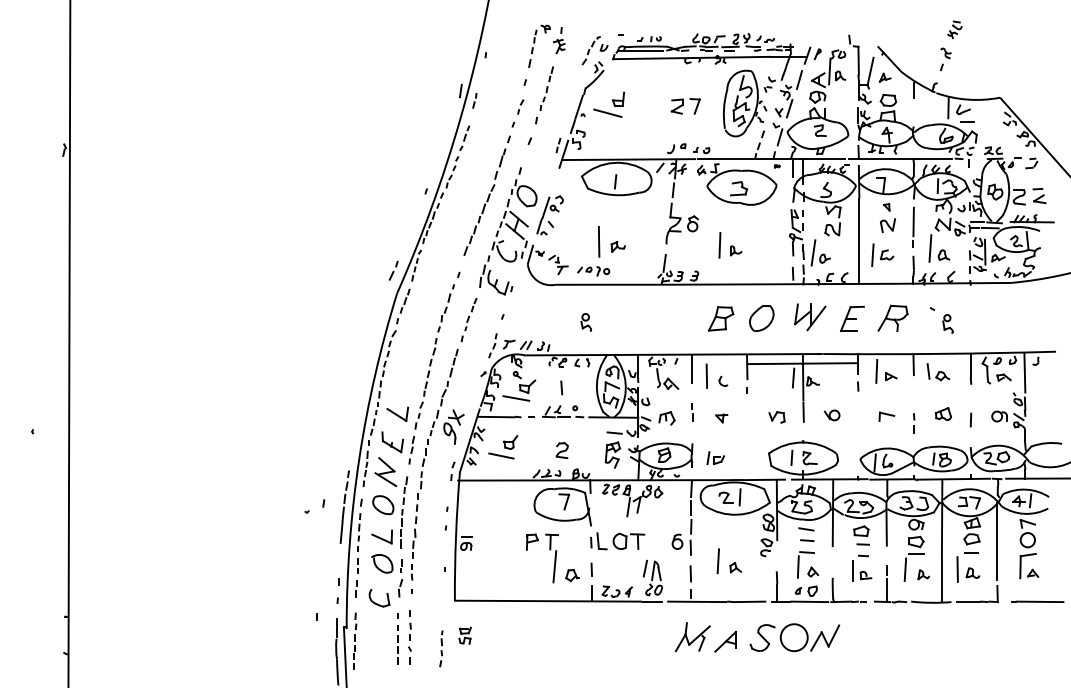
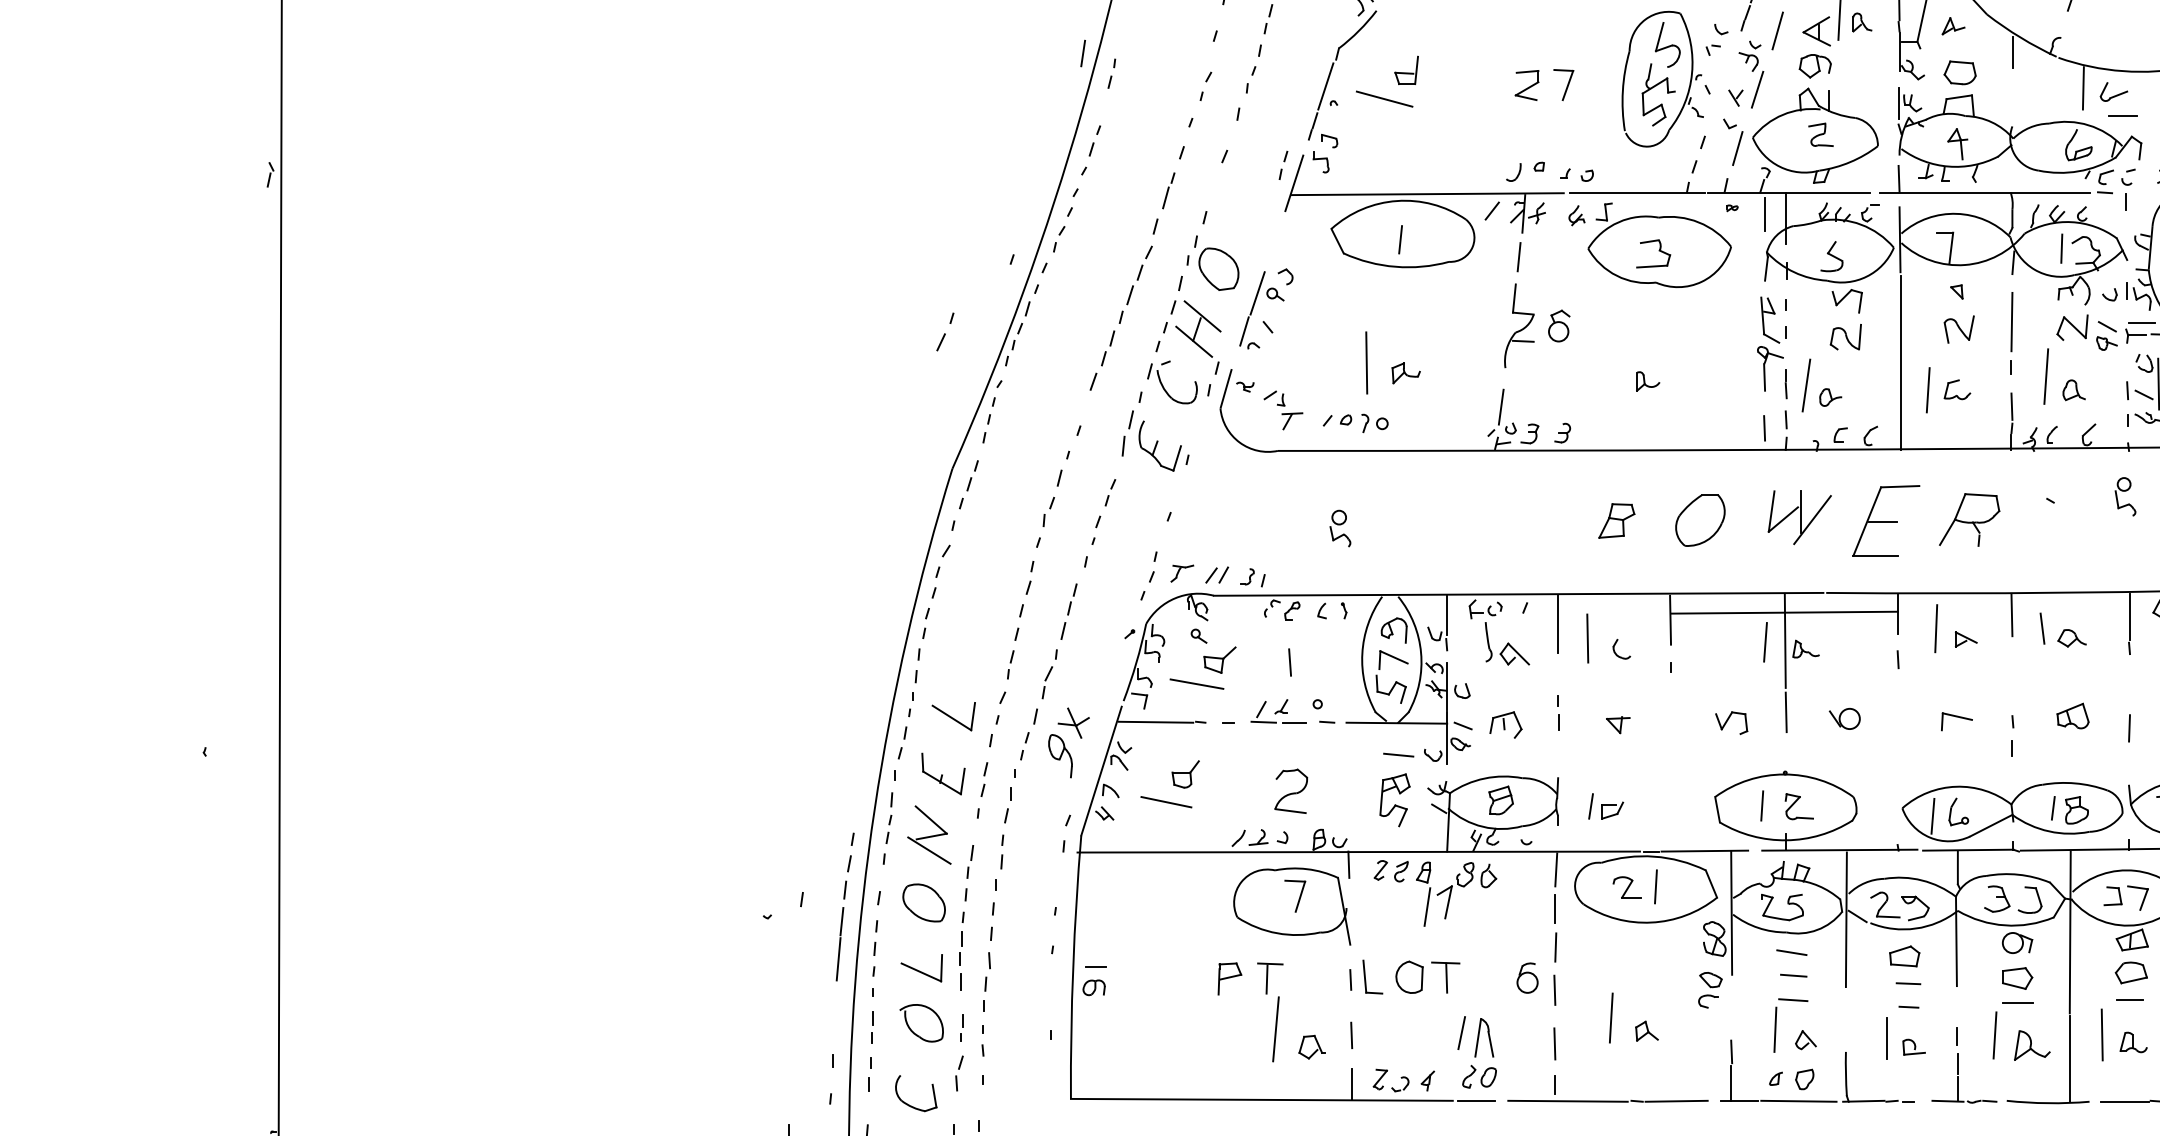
line: (719, 244) -> (1613, 368), removed
part: (393, 270) -> (944, 331), moved
part: (720, 318) -> (1615, 520), size x0.7
part: (852, 318) -> (1886, 520), size x1.4
part: (947, 323) -> (2124, 495), moved
part: (561, 449) -> (1289, 788), size x1.4
part: (923, 574) -> (2032, 1045), size x1.6

